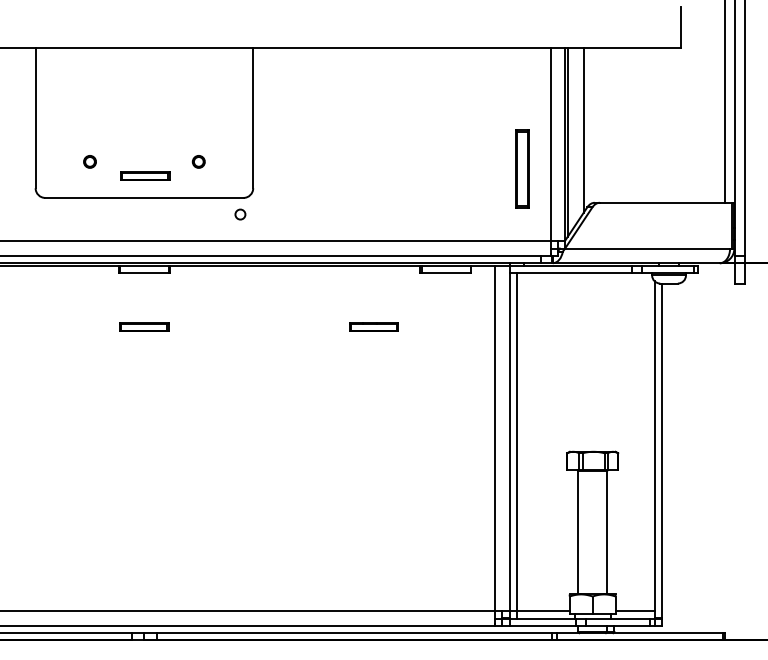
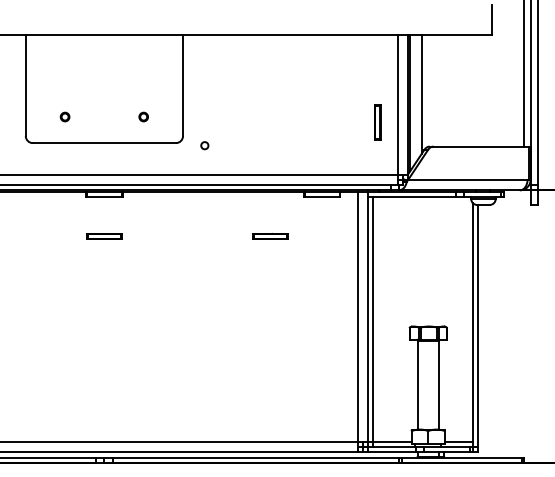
part: (522, 168) -> (377, 121), size x0.62
part: (145, 175) -> (105, 126), removed
circle: (240, 214) -> (204, 145), moved

